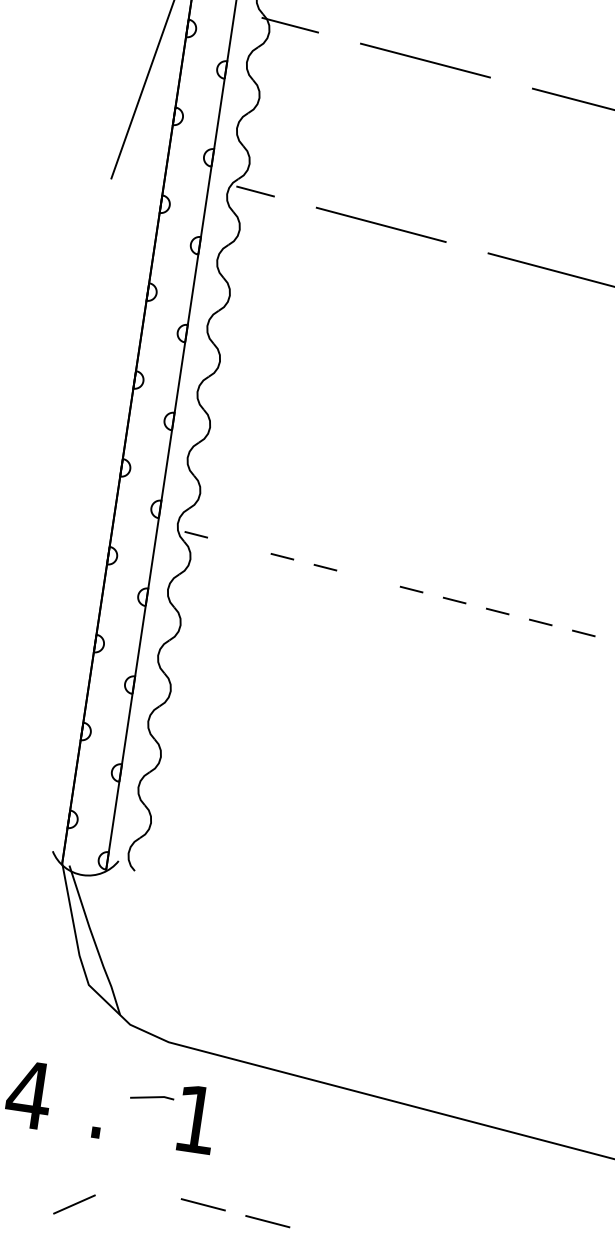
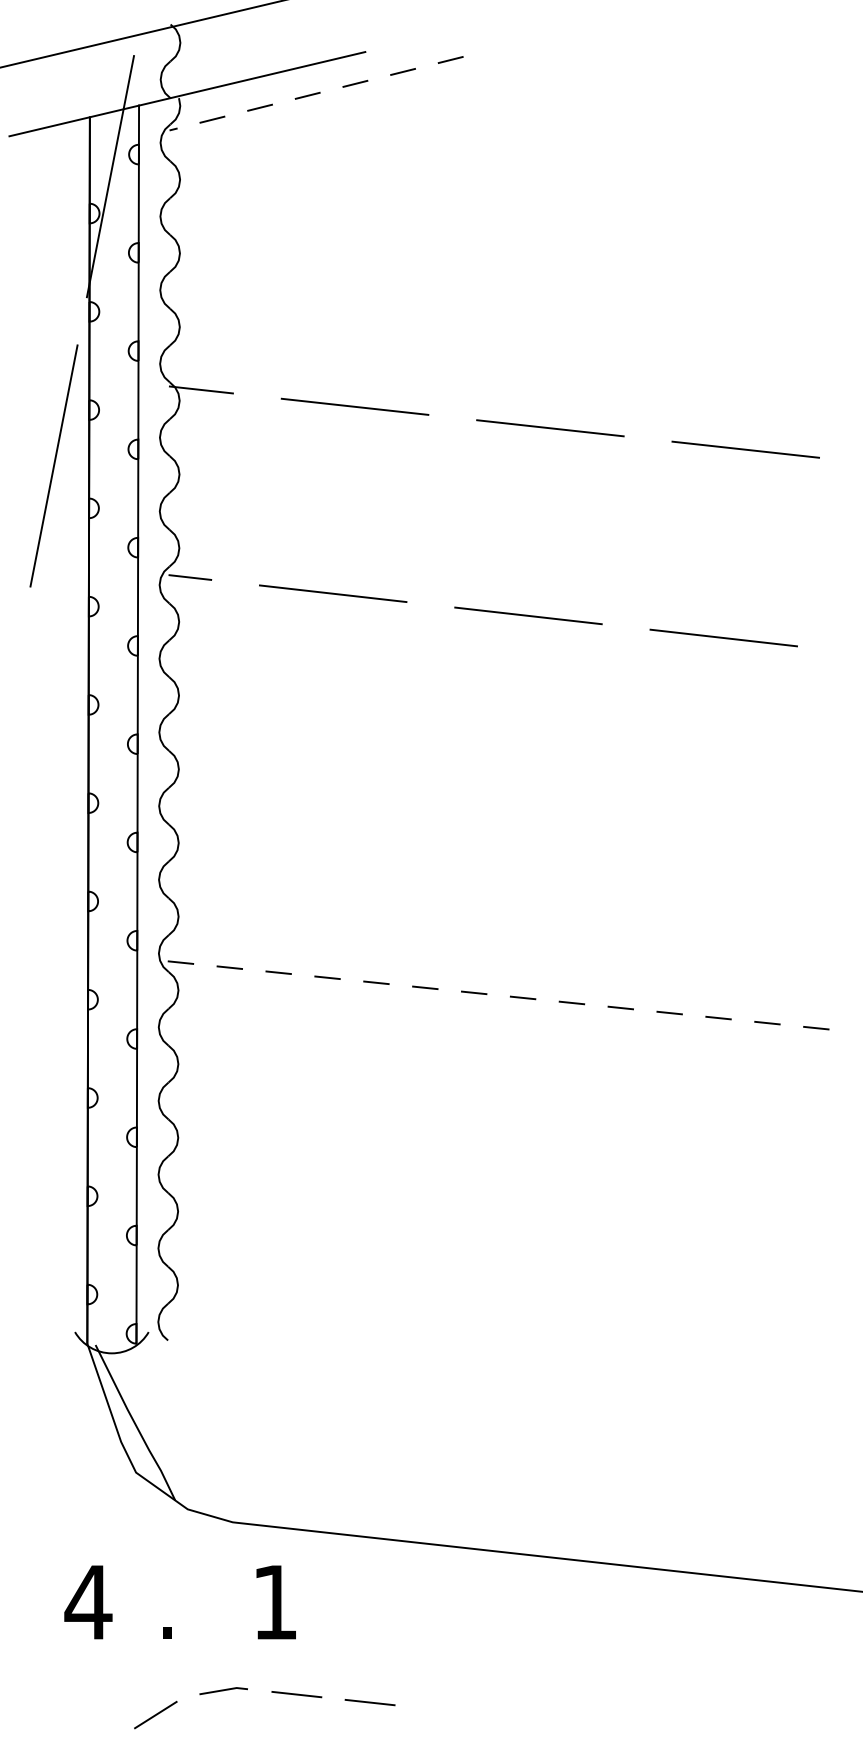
line: (239, 545) -> (229, 967), added
line: (368, 578) -> (376, 982), added
line: (151, 1098) -> (223, 1691), moved

